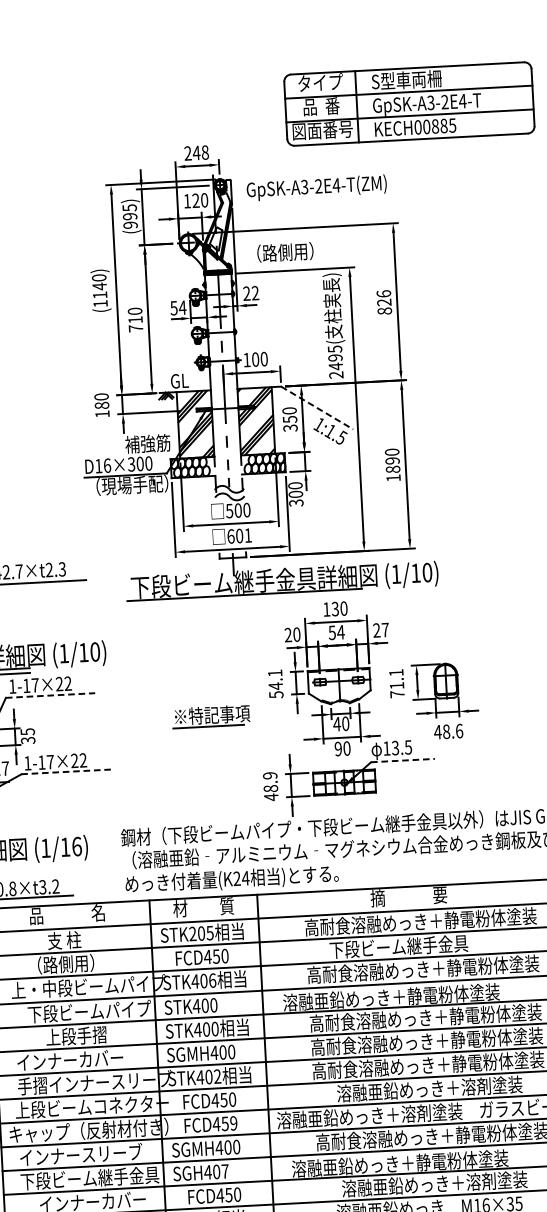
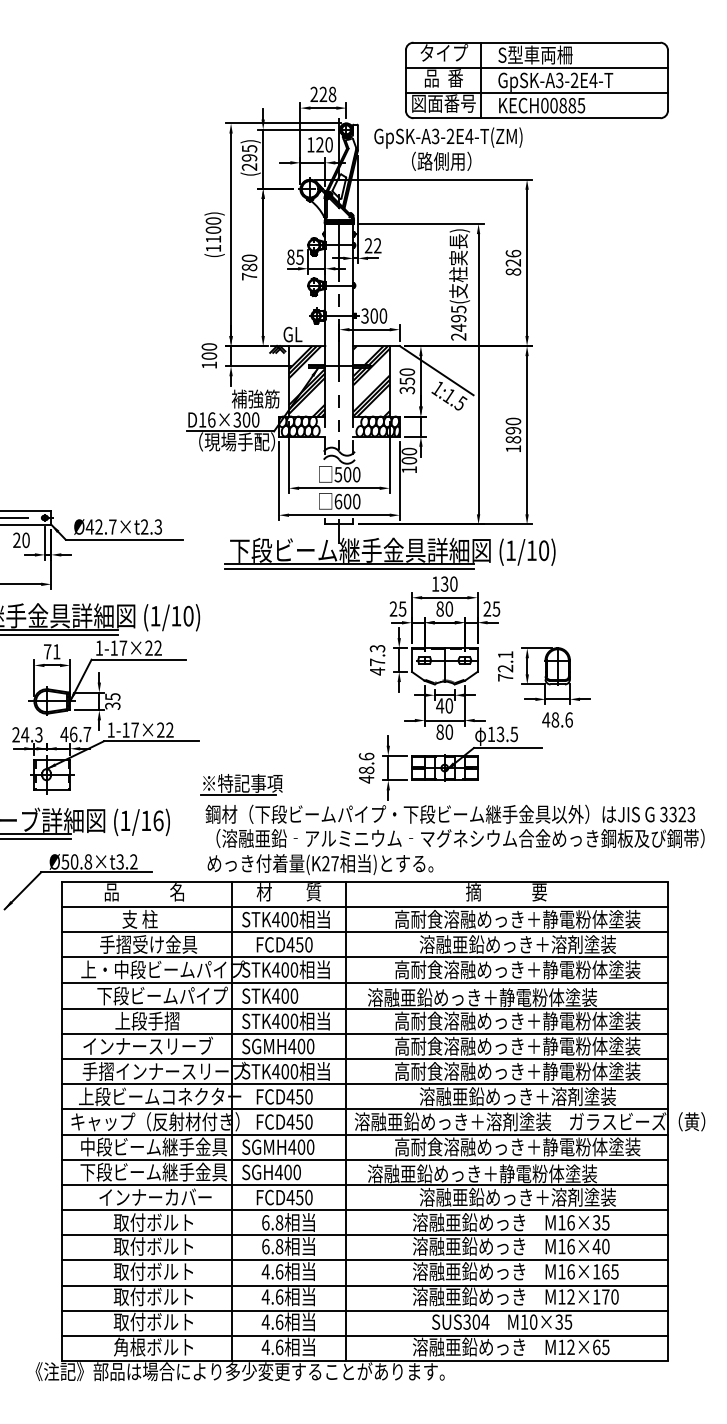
part: (408, 104) -> (536, 80), moved
text: (196, 152) -> (323, 93), 248 -> 228
text: (130, 224) -> (249, 166), (995) -> (295)
text: (285, 251) -> (441, 160), moved
text: (99, 286) -> (213, 230), (1140) -> (1100)
text: (178, 307) -> (295, 256), 54 -> 85
text: (135, 319) -> (249, 267), 710 -> 780
text: (246, 359) -> (364, 315), 100 -> 300
text: (102, 404) -> (209, 355), 180 -> 100
line: (317, 407) -> (437, 370), dashed -> solid
text: (296, 502) -> (409, 469), 300 -> 100
text: (248, 535) -> (356, 501), 601 -> 600
line: (244, 599) -> (349, 569), added
text: (385, 629) -> (496, 608), 27 -> 25
text: (336, 632) -> (444, 608), 54 -> 80
text: (296, 634) -> (402, 608), 20 -> 25
text: (275, 684) -> (377, 660), 54.1 -> 47.3
text: (395, 685) -> (504, 668), 71.1 -> 72.1
line: (51, 695) -> (139, 659), dashed -> solid
part: (211, 716) -> (241, 784), moved
text: (337, 748) -> (439, 731), 90 -> 80
line: (402, 760) -> (507, 747), dashed -> solid
line: (65, 772) -> (150, 741), dashed -> solid
text: (270, 775) -> (366, 756), 48.9 -> 48.6
text: (245, 878) -> (334, 863), (K24 -> (K27
text: (201, 933) -> (285, 919), STK205 -> STK400
text: (421, 945) -> (517, 944), 下段ビーム継手金具 -> 溶融亜鉛めっき＋溶剤塗装
text: (73, 963) -> (148, 944), （路側用） -> 手摺受け金具
text: (212, 980) -> (294, 969), STK406 -> STK400
text: (108, 1057) -> (180, 1045), インナーカバー -> インナースリーブ
text: (217, 1076) -> (294, 1071), STK402 -> STK400
text: (233, 1122) -> (308, 1121), FCD459 -> FCD450
text: (88, 1154) -> (153, 1146), インナースリーブ -> 中段ビーム継手金具
text: (224, 1171) -> (296, 1172), SGH407 -> SGH400

